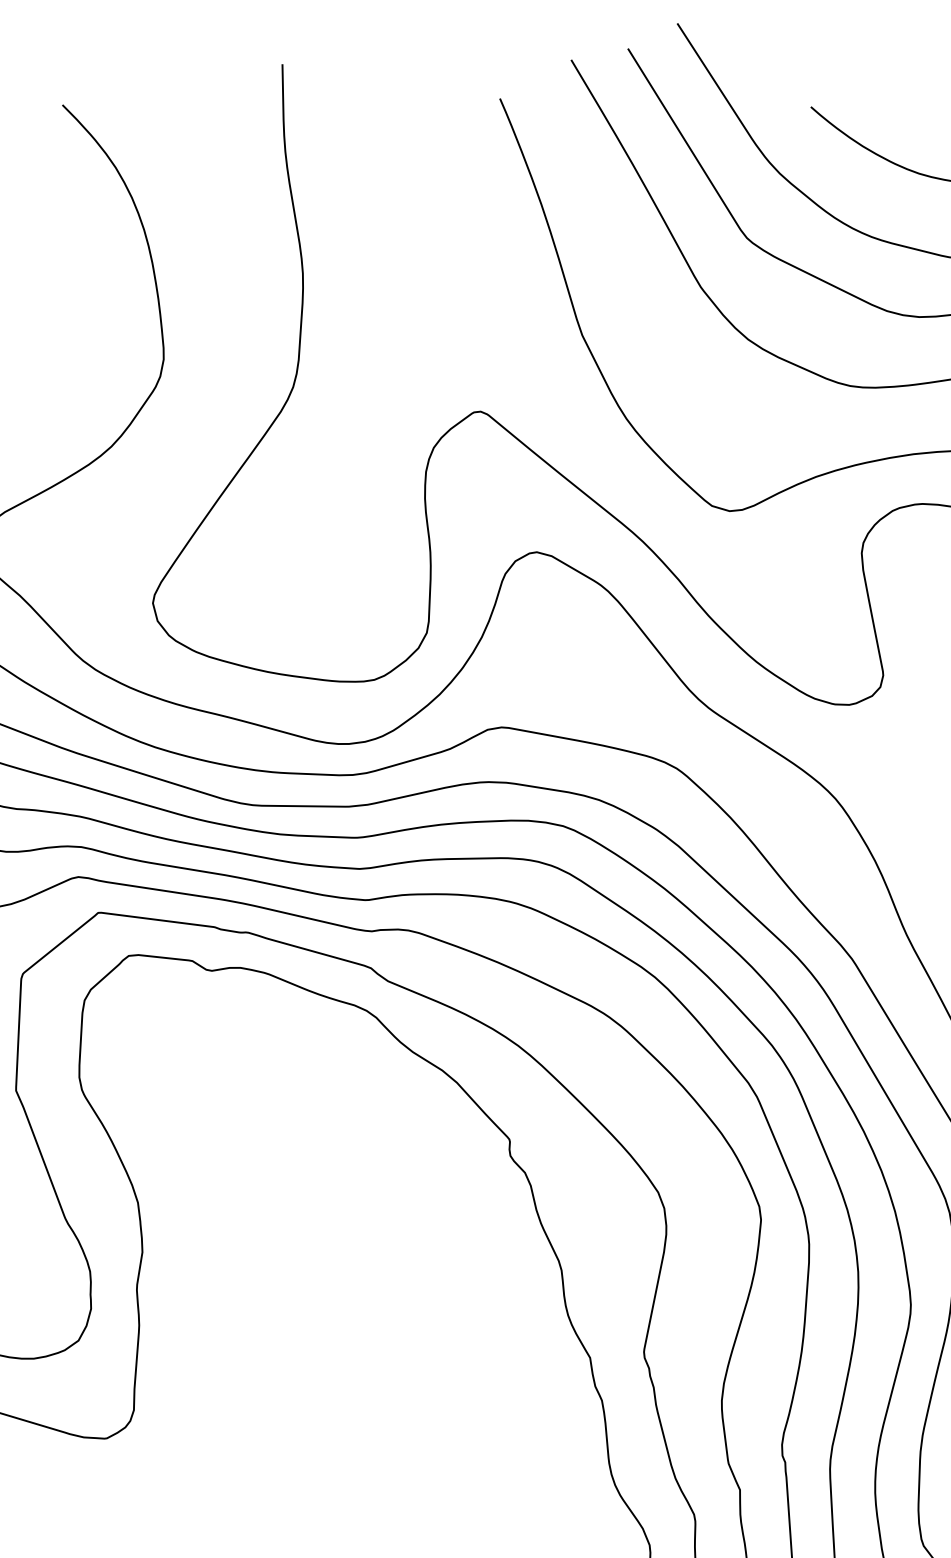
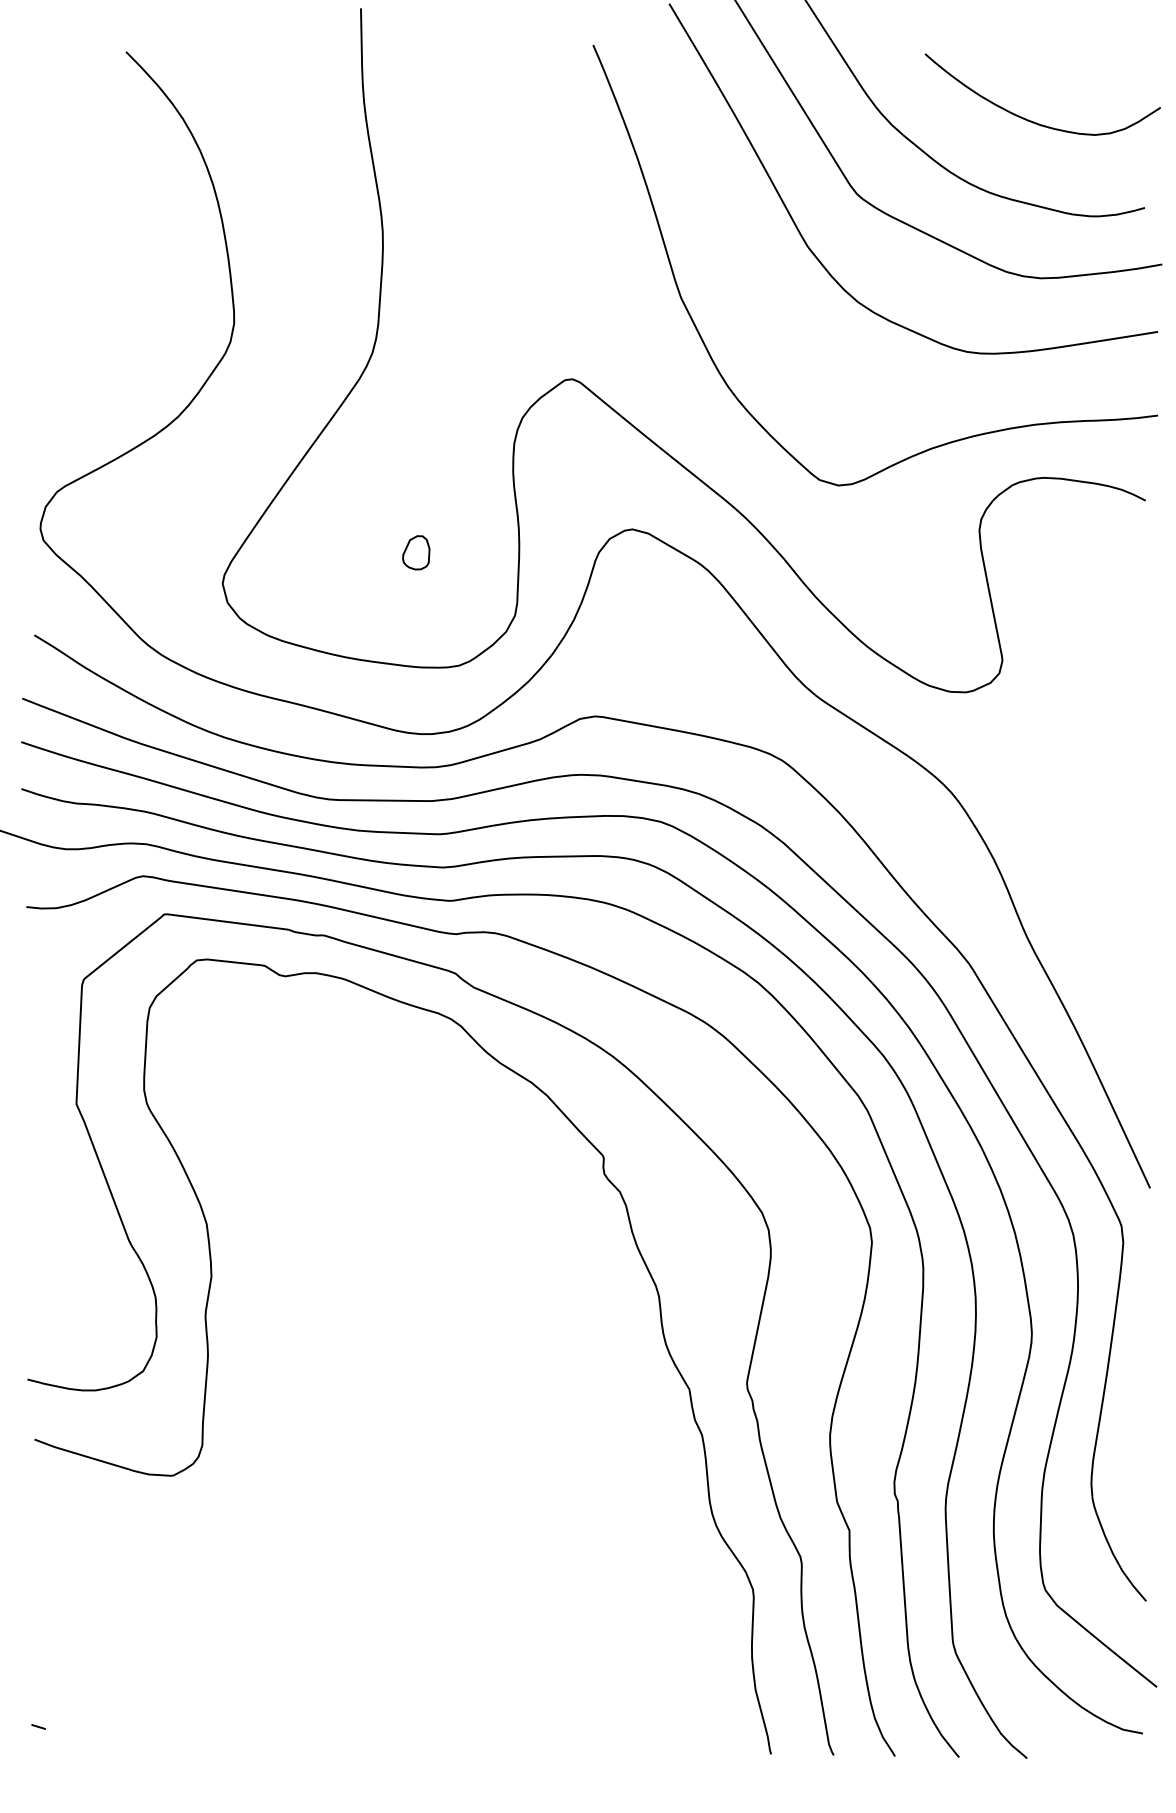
part: (334, 573) -> (416, 552), added

